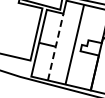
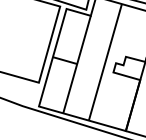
line: (55, 46) -> (76, 63), dashed -> solid

